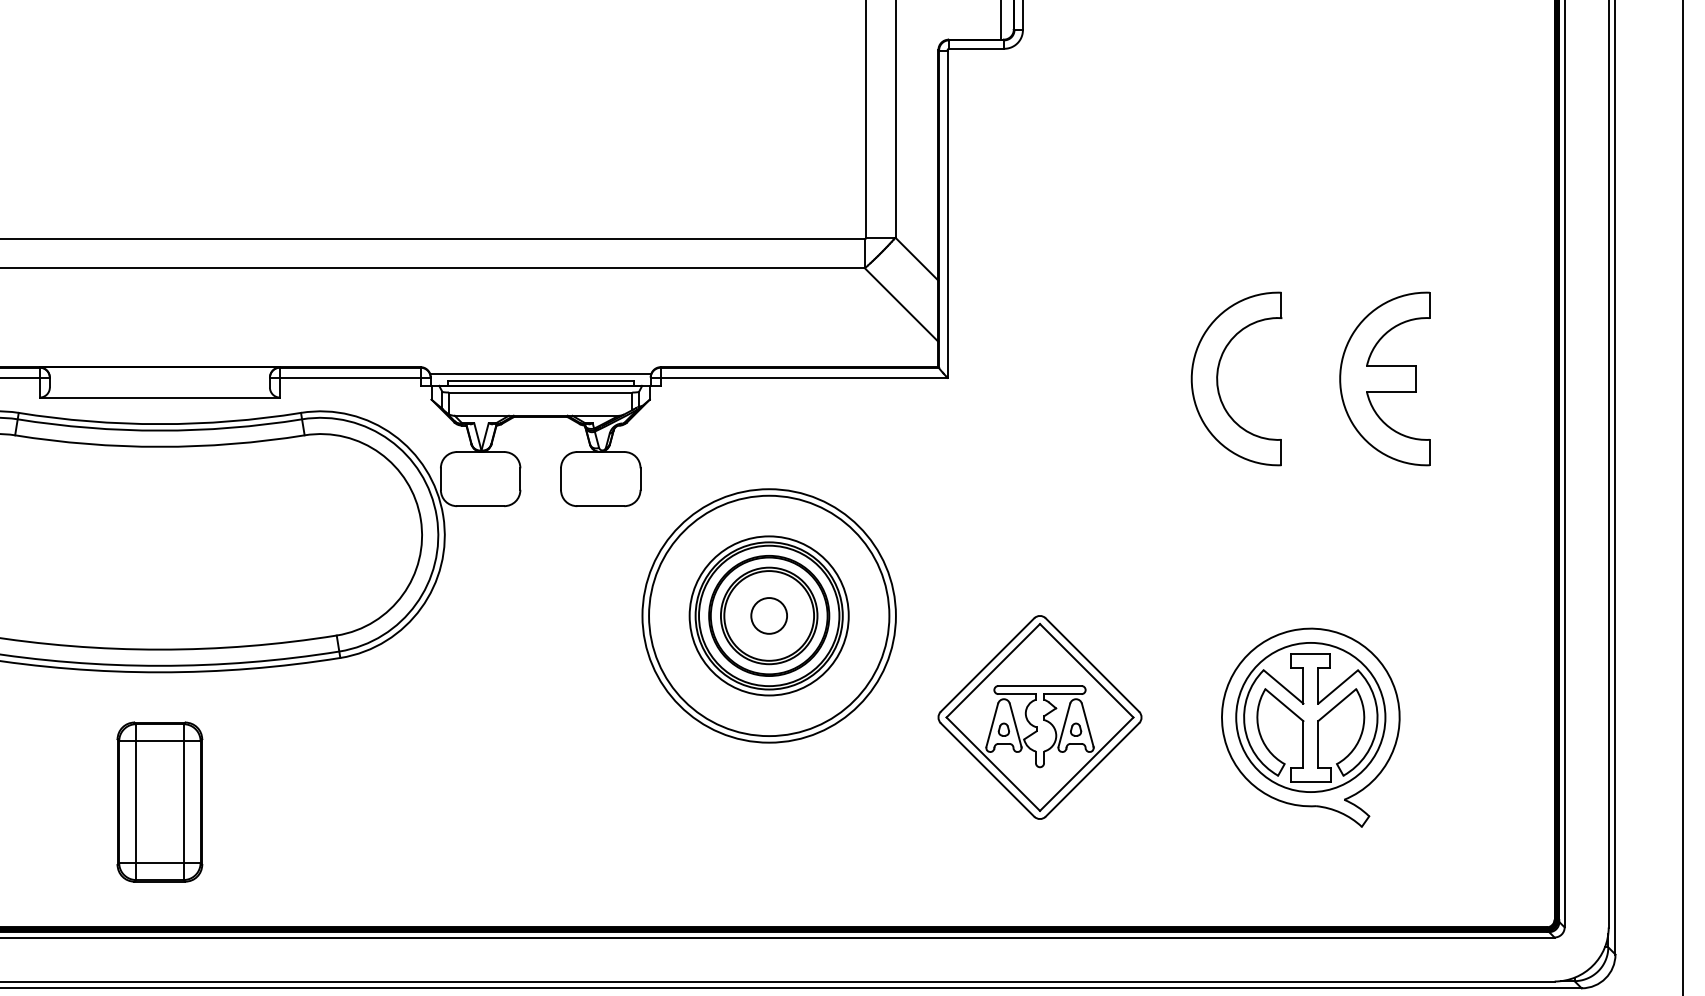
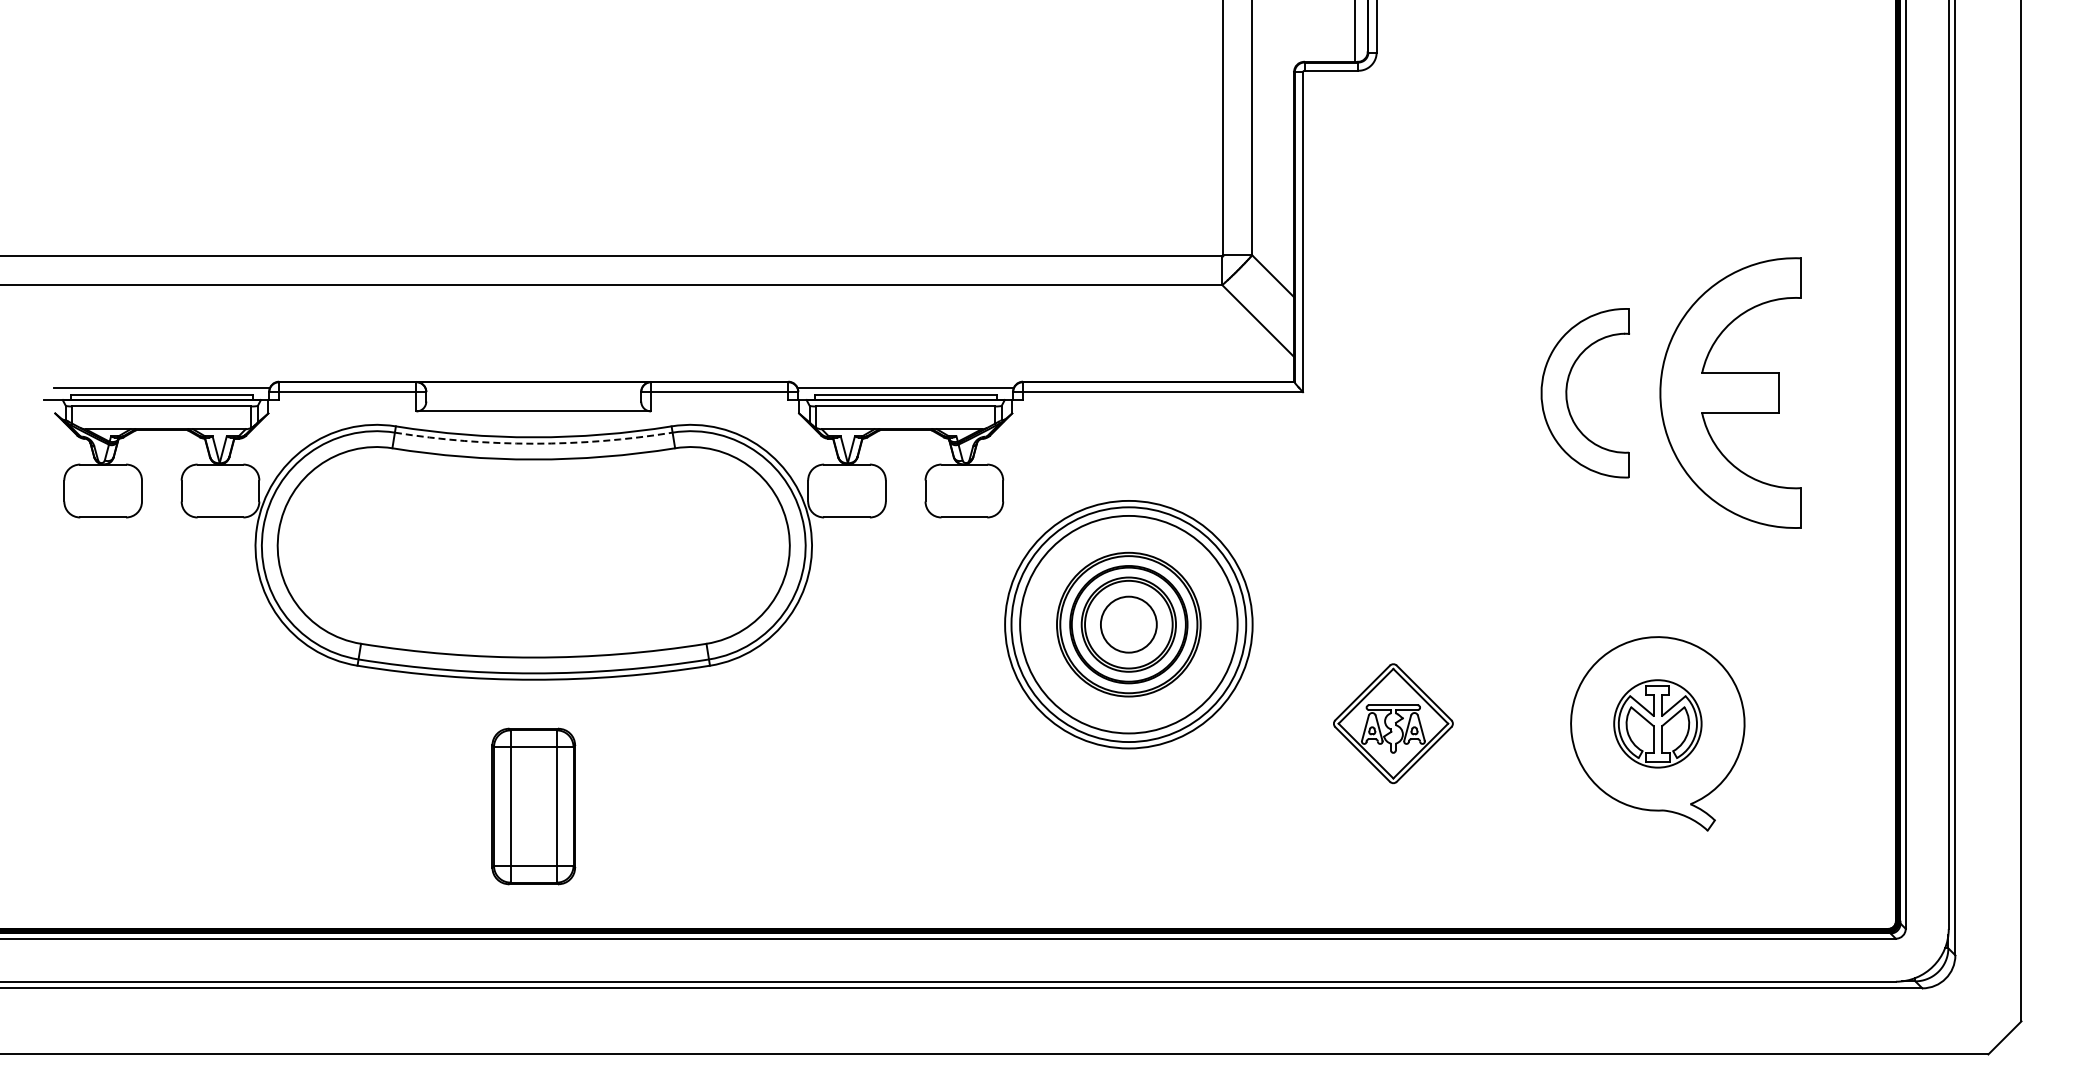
part: (1384, 379) -> (1729, 393), size x1.6
arc: (159, 430) -> (533, 443), solid -> dashed
circle: (768, 615) -> (1128, 624), size x1.4
circle: (768, 615) -> (1128, 624), size x1.6
part: (1040, 717) -> (1393, 723), size x0.6
part: (1310, 717) -> (1657, 723), size x0.6

